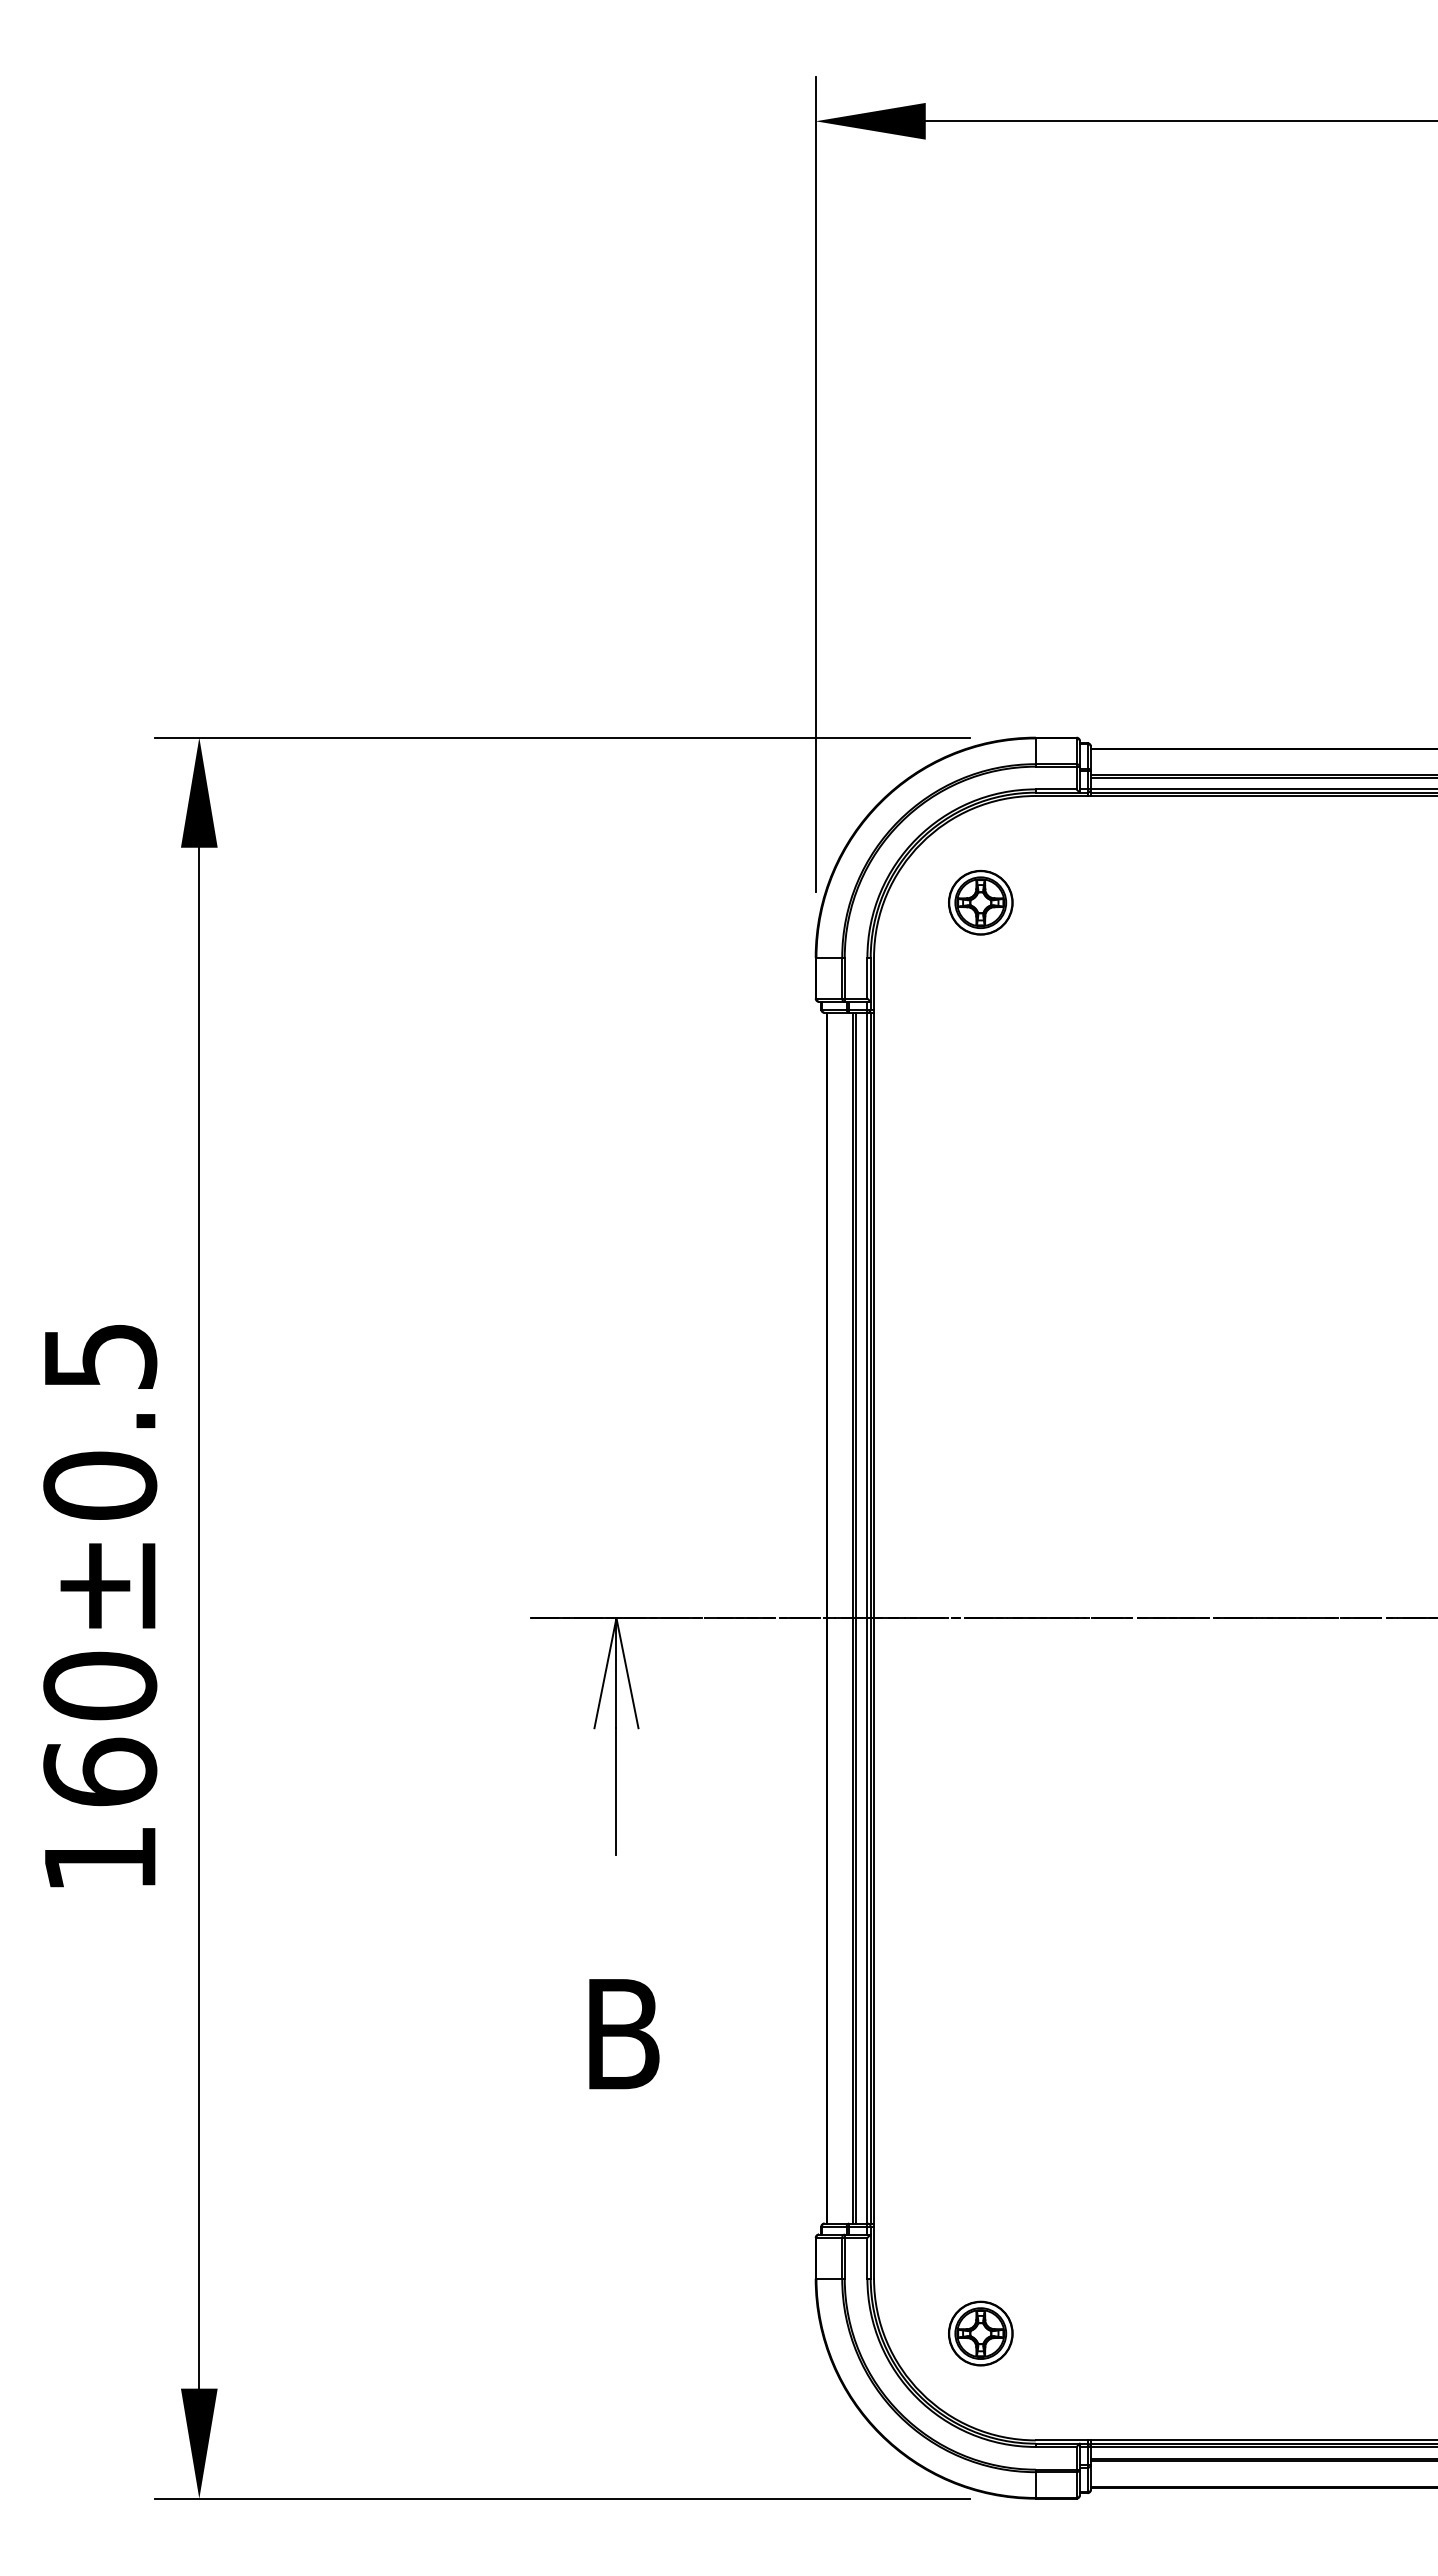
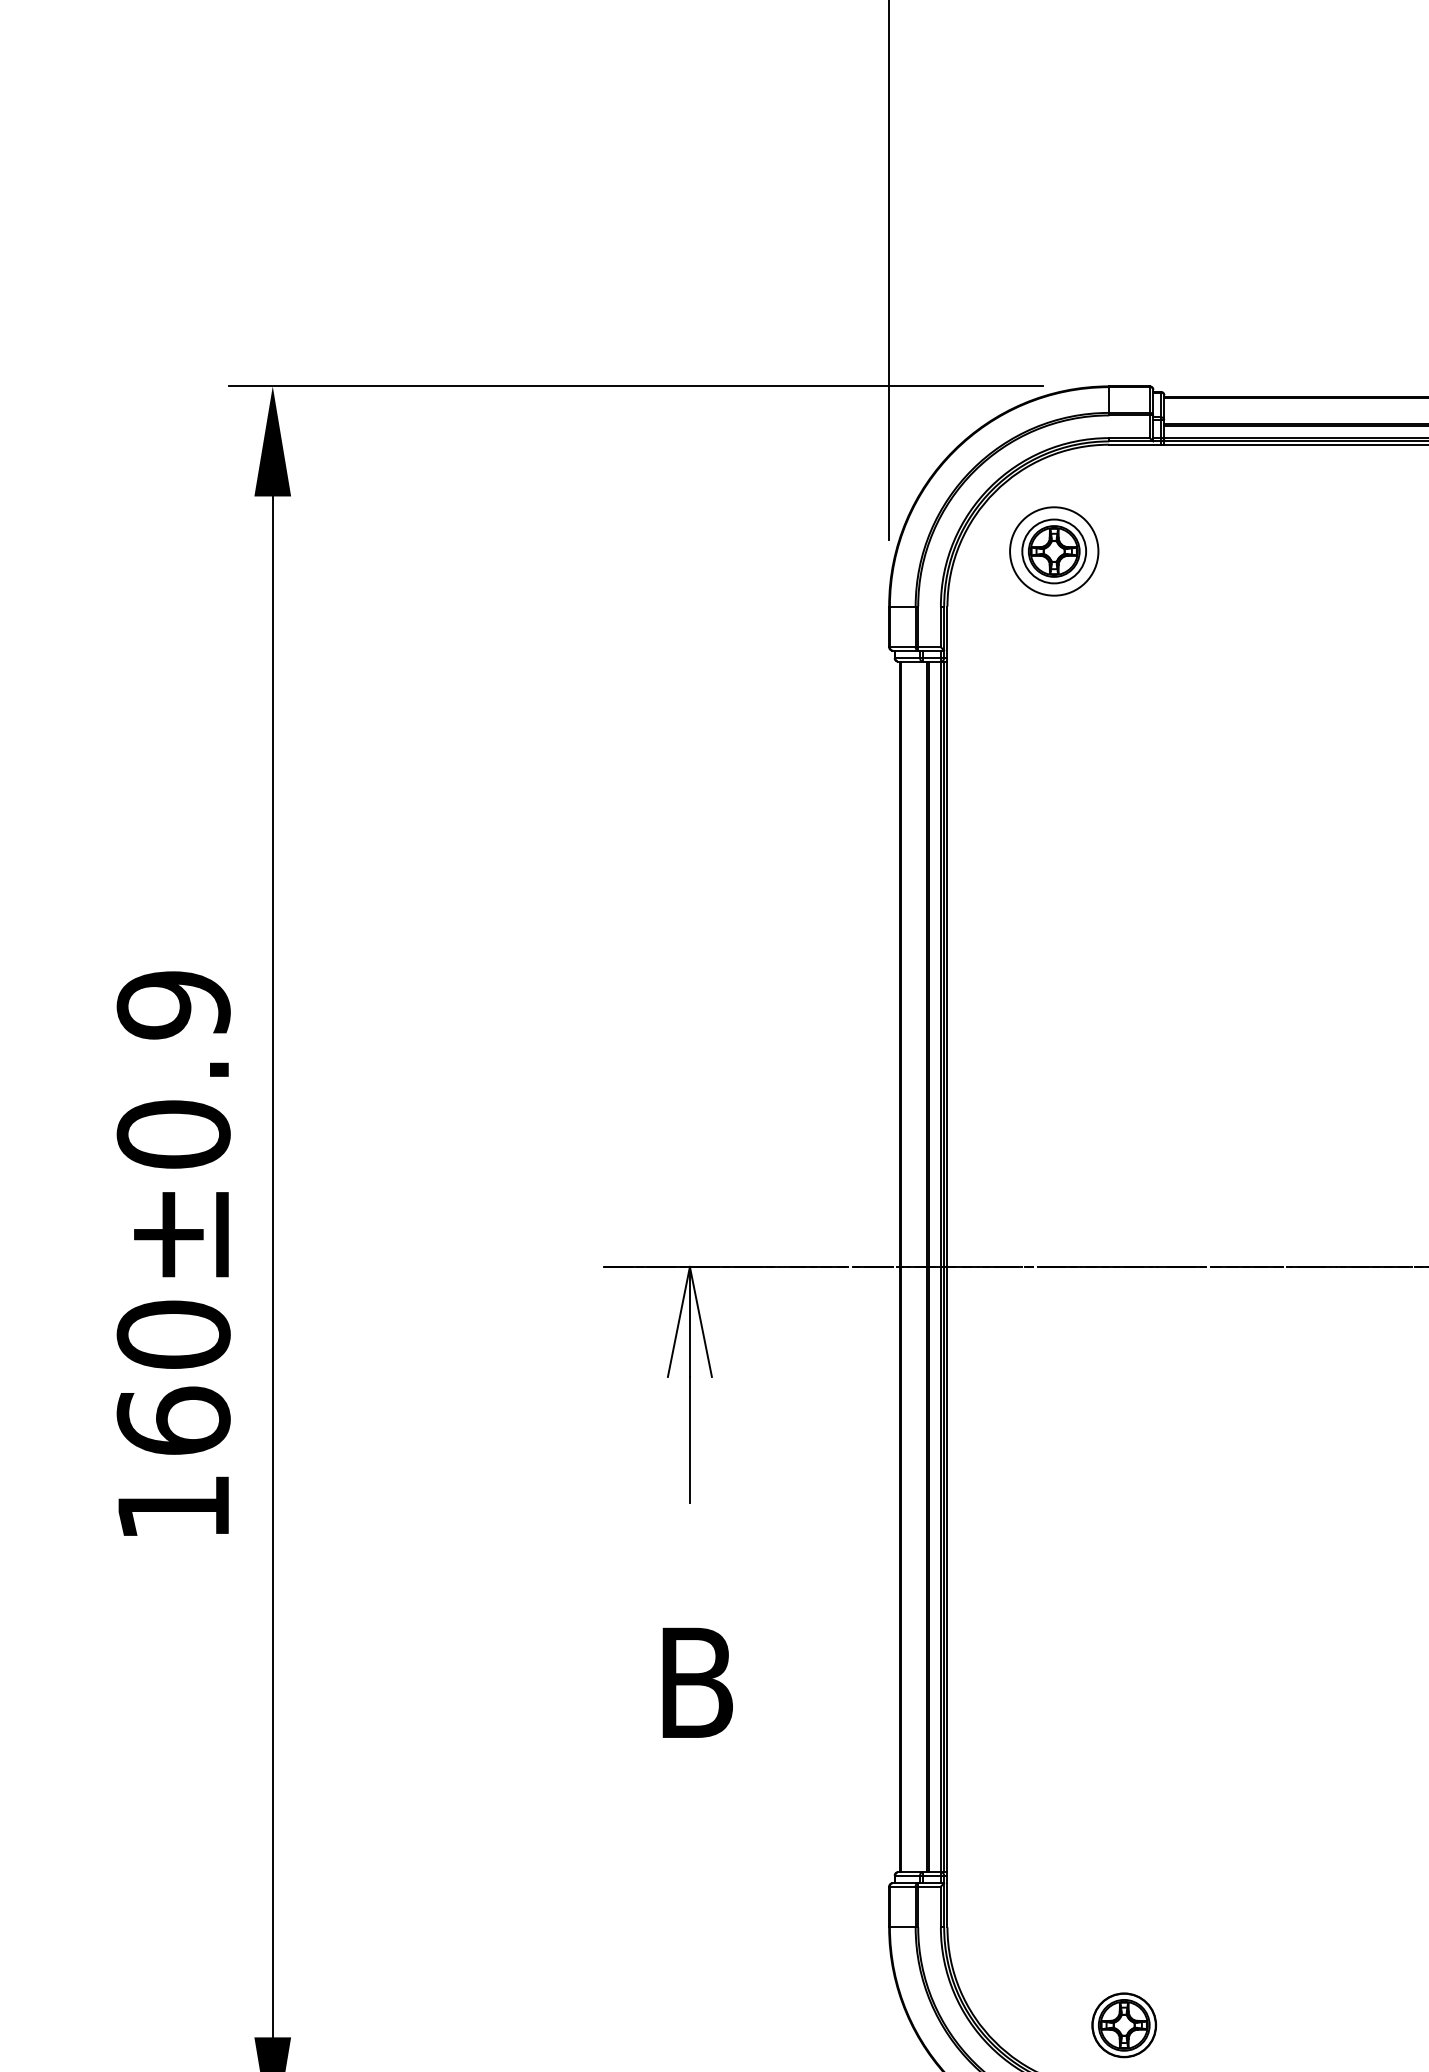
circle: (980, 902) -> (1053, 551), size x1.4
text: (100, 1356) -> (173, 1005), 160±0.5 -> 160±0.9
part: (980, 2333) -> (1123, 2025), moved

